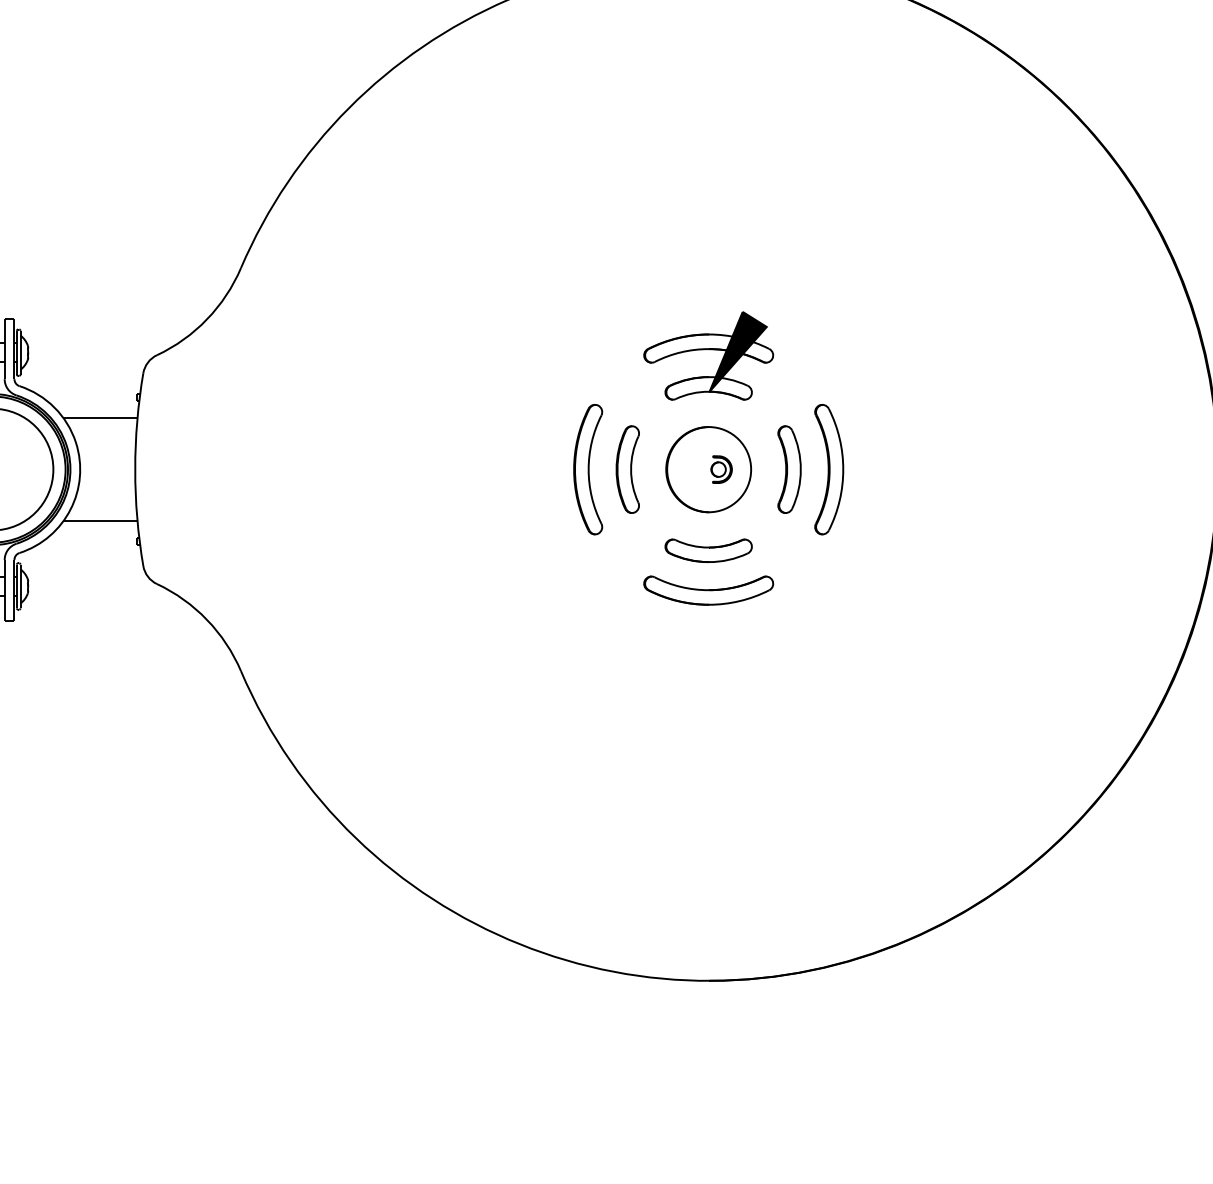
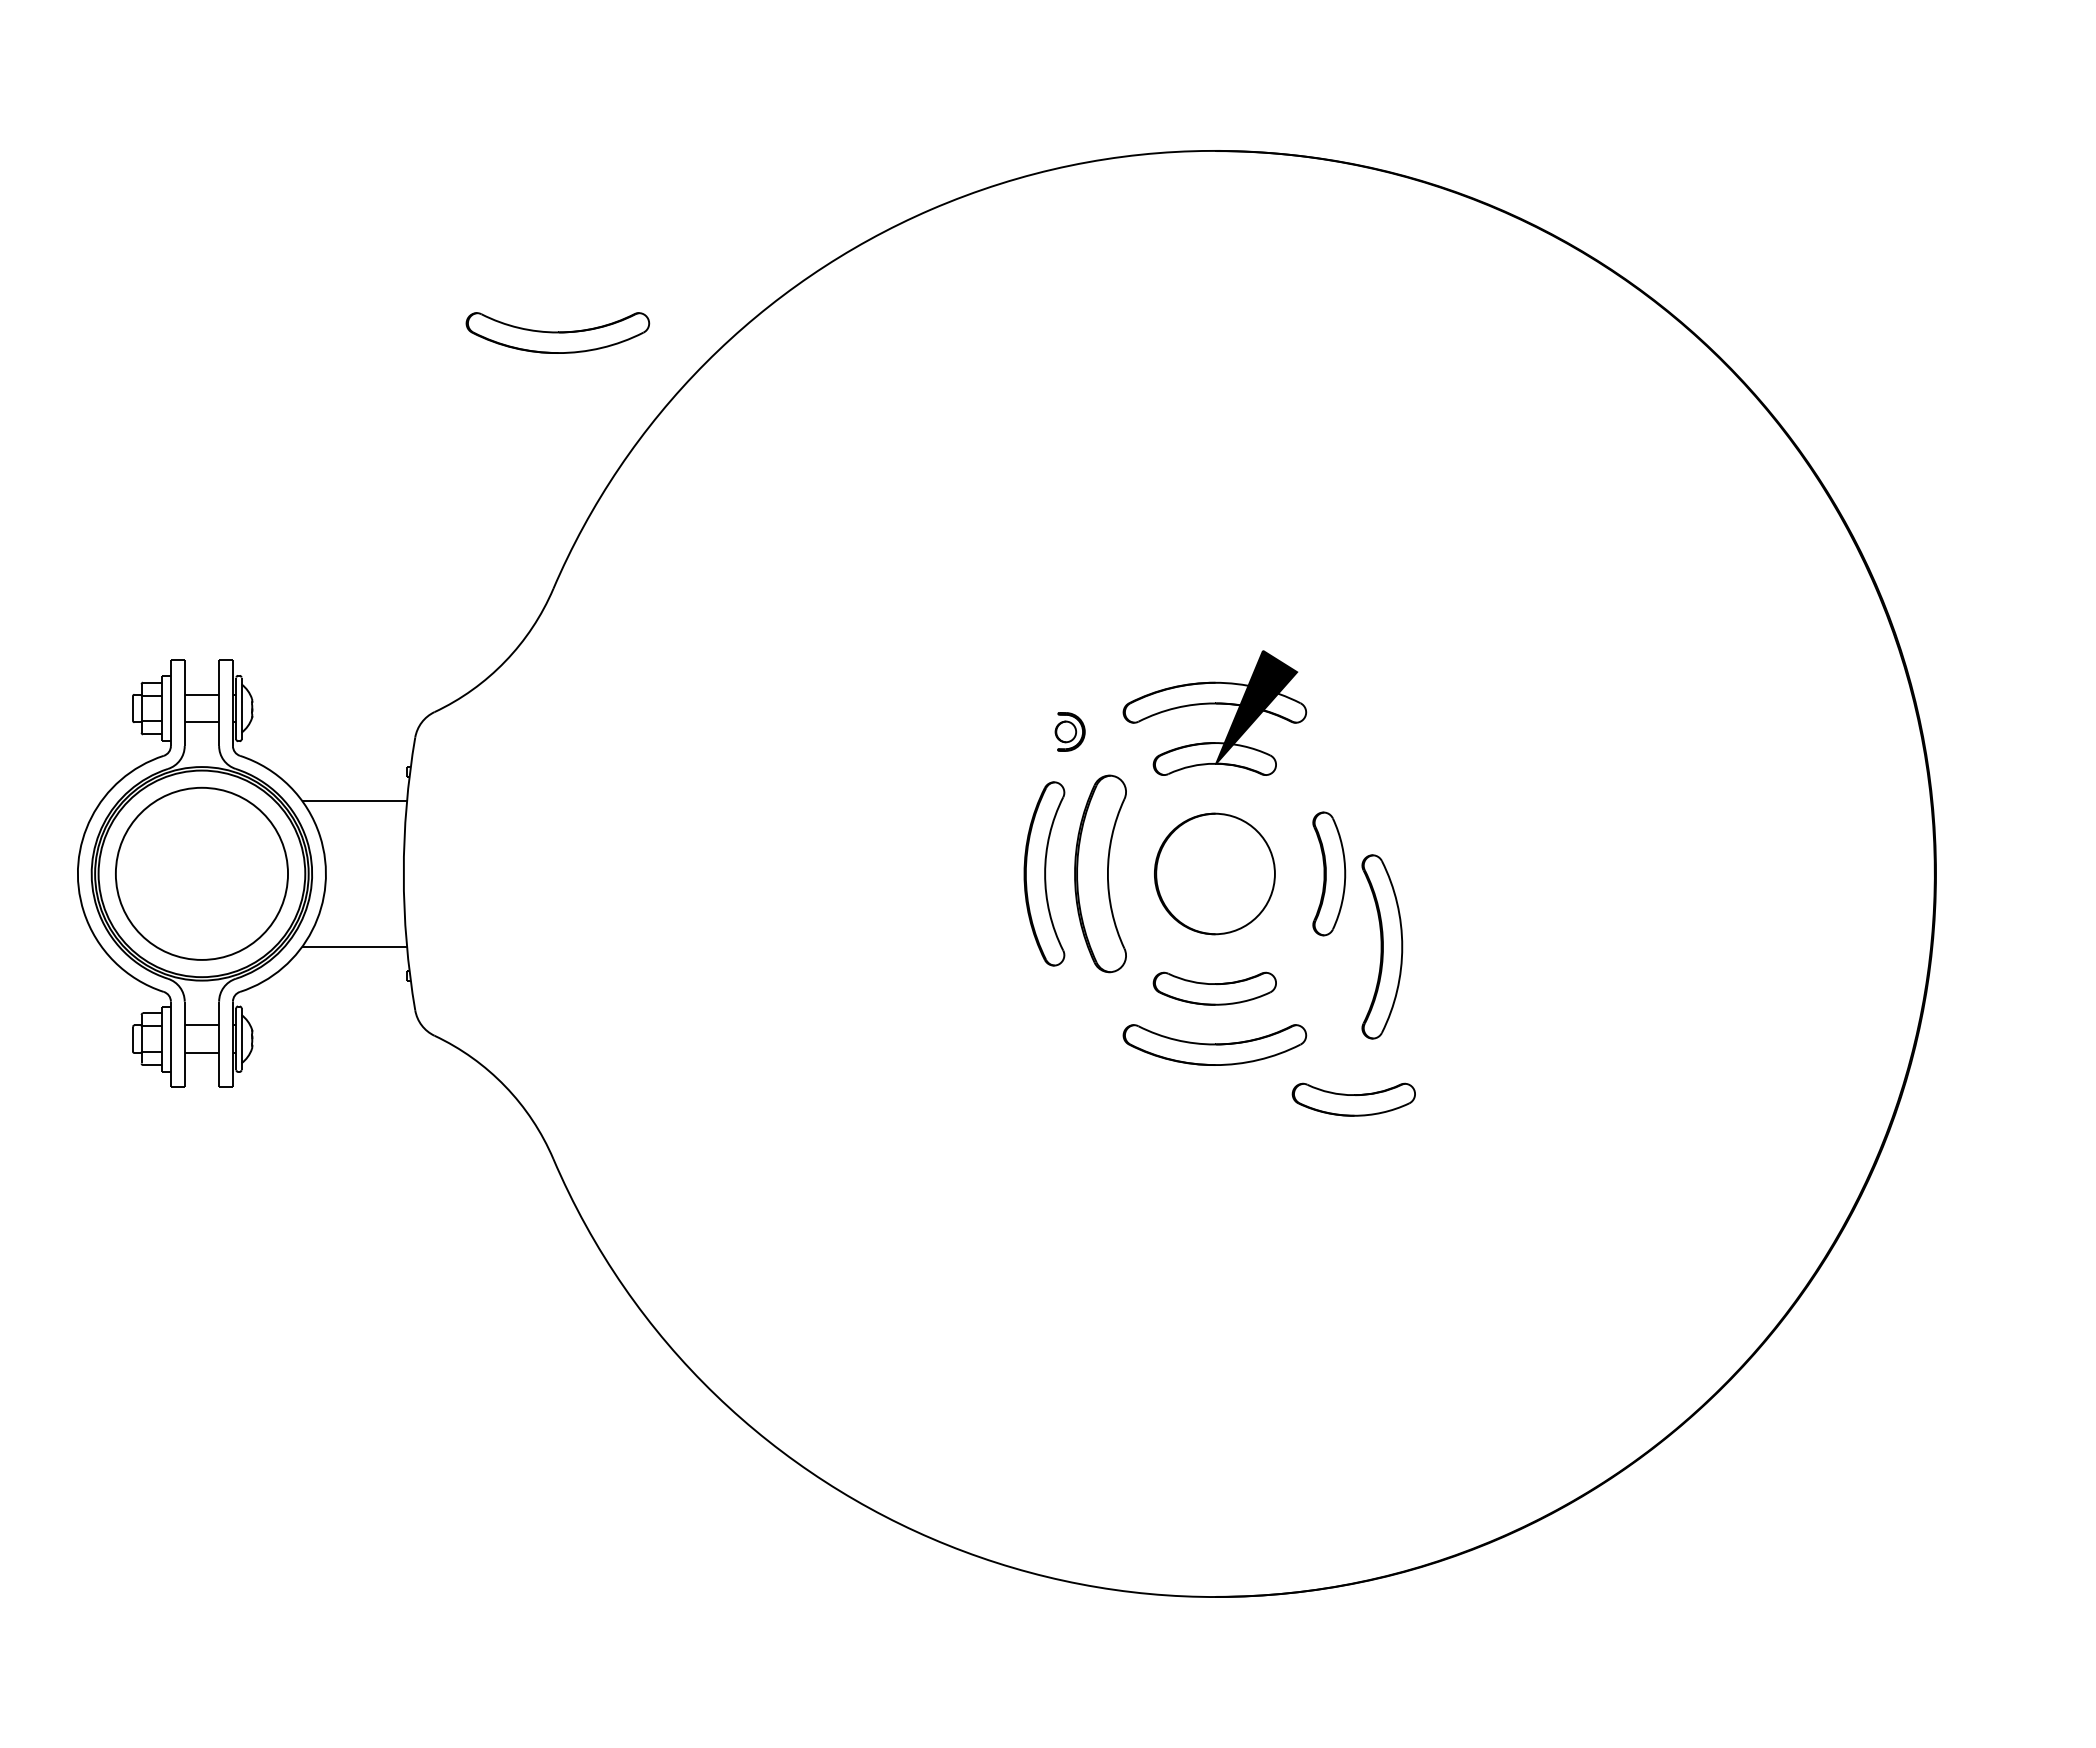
part: (243, 86) -> (557, 332), added
part: (627, 469) -> (1100, 873), size x1.6
part: (721, 469) -> (1069, 731), moved
part: (829, 469) -> (1382, 946), moved
part: (806, 629) -> (1353, 1099), added

